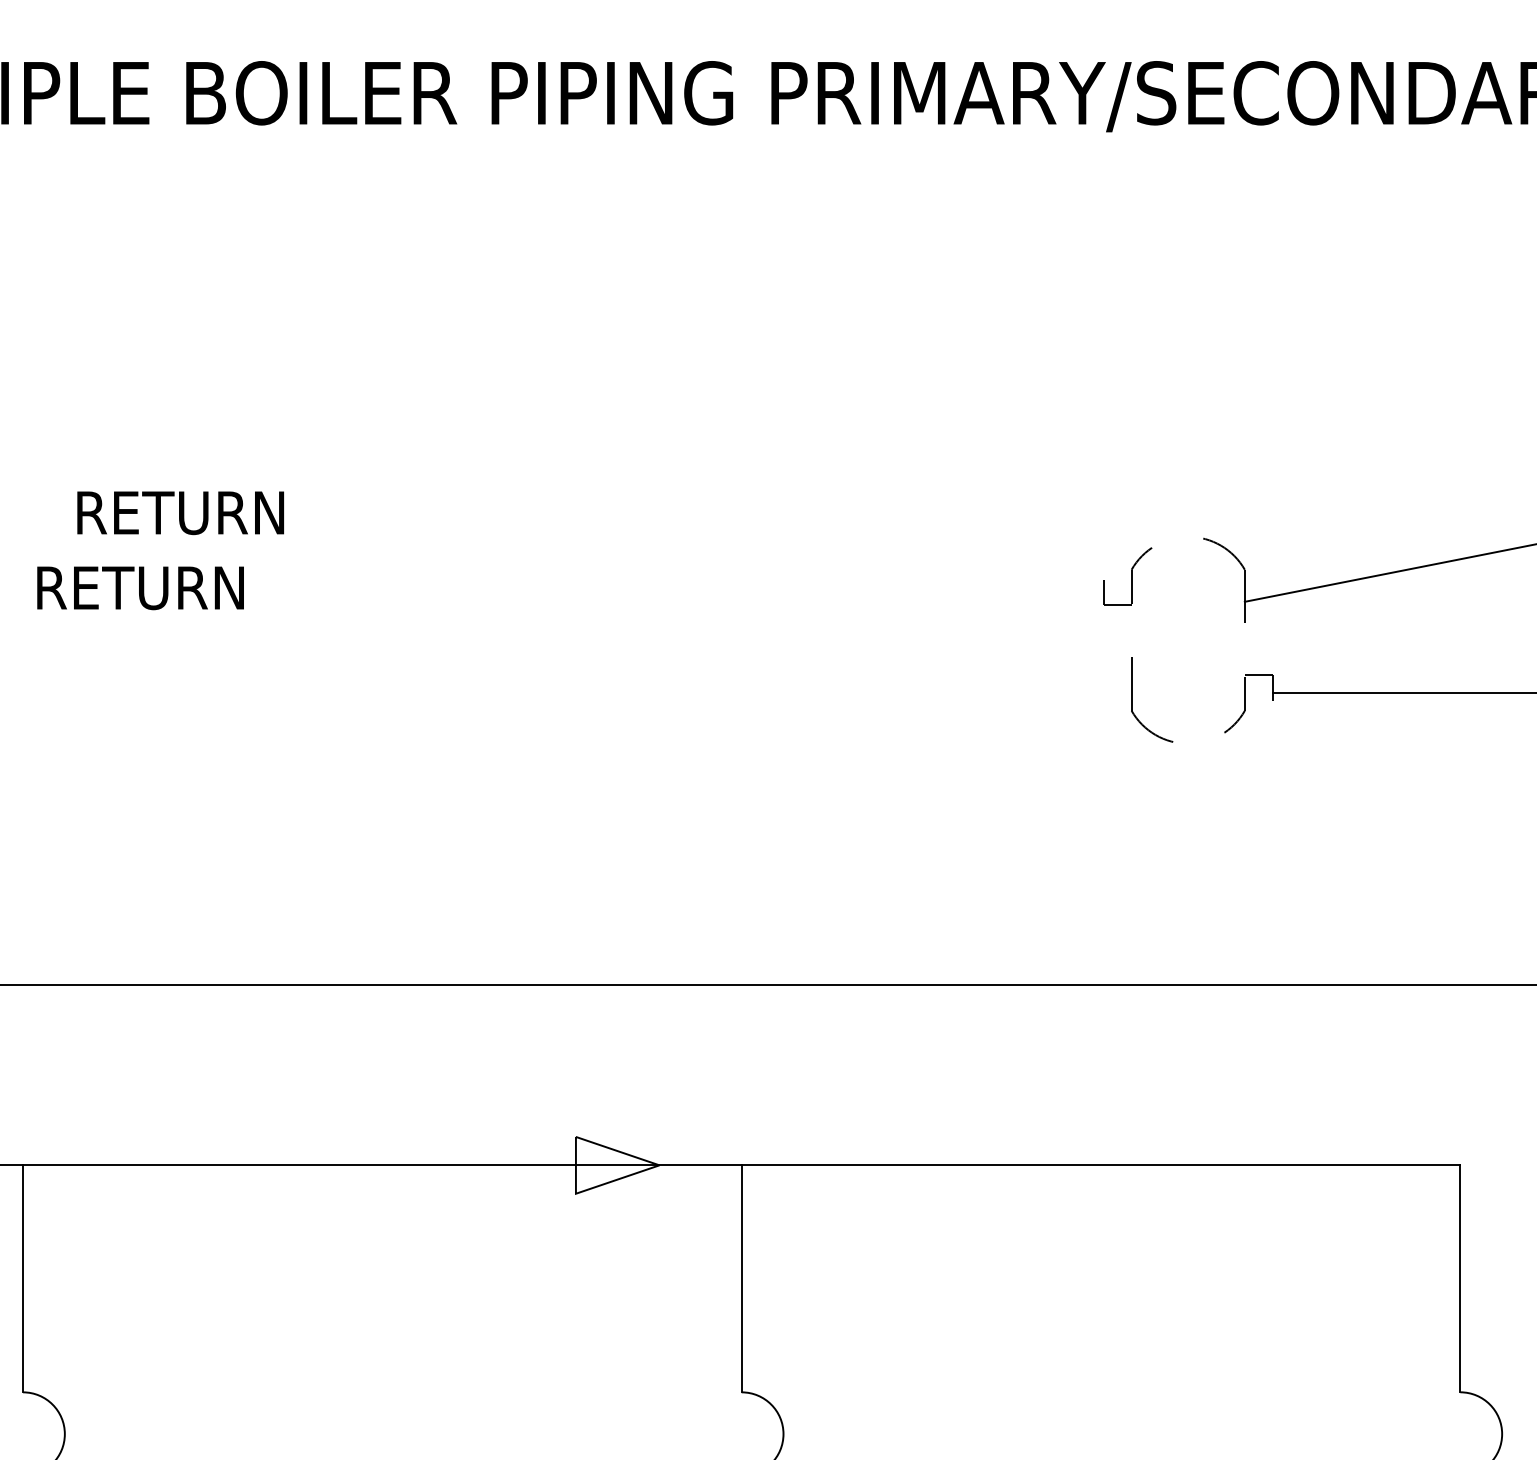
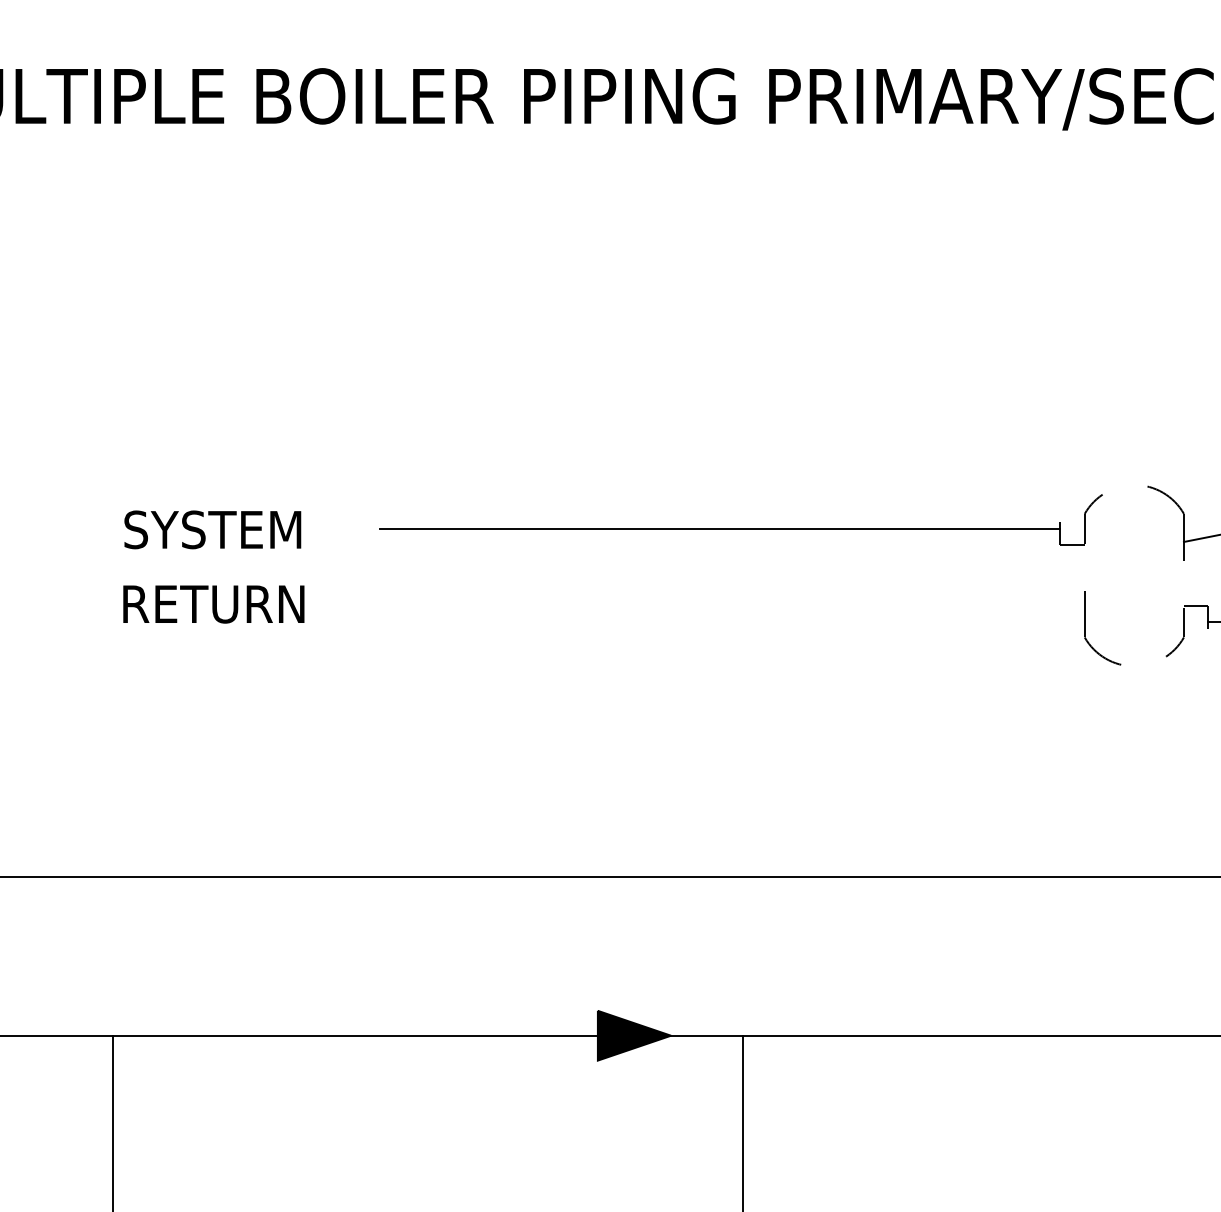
text: (180, 513) -> (213, 604), moved
text: (139, 587) -> (215, 529), RETURN -> SYSTEM
line: (715, 587) -> (720, 529), added
fill: (617, 1164) -> (634, 1034), added

